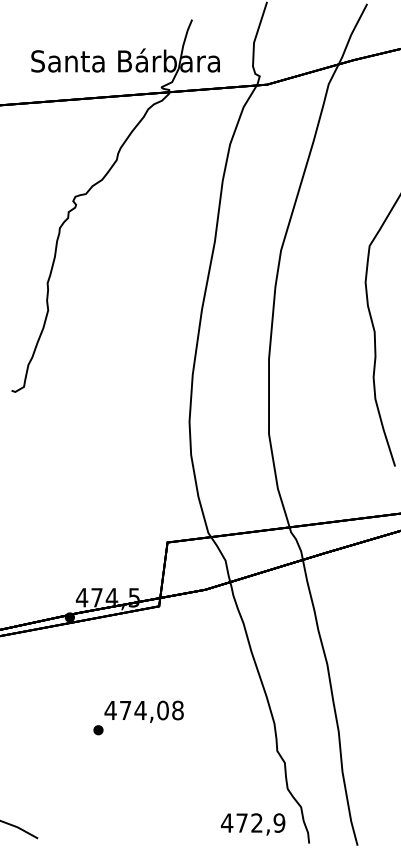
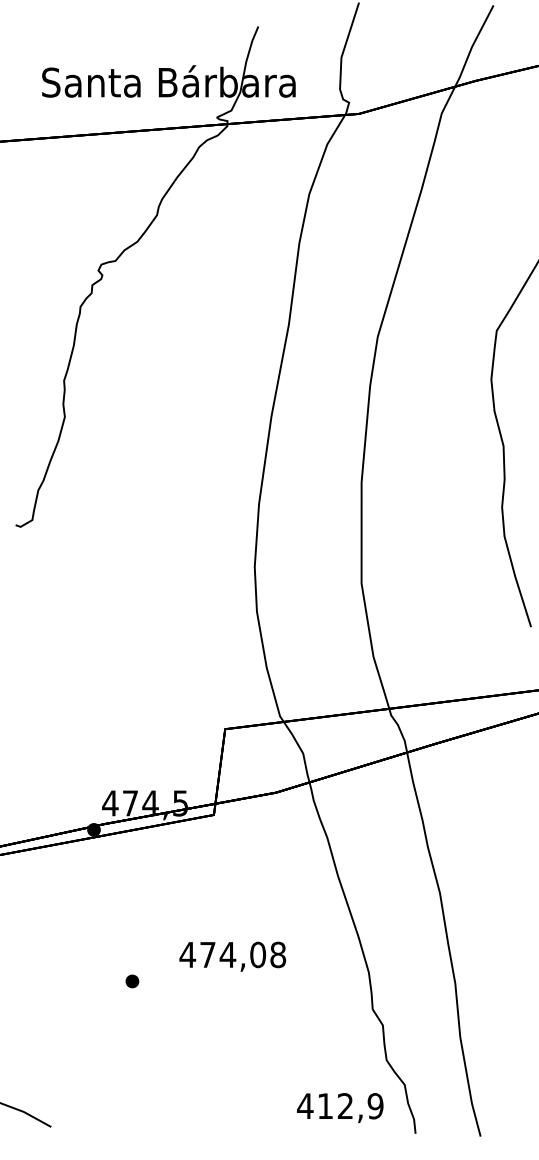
text: (143, 711) -> (231, 956), moved
text: (241, 822) -> (324, 1105), 472,9 -> 412,9

